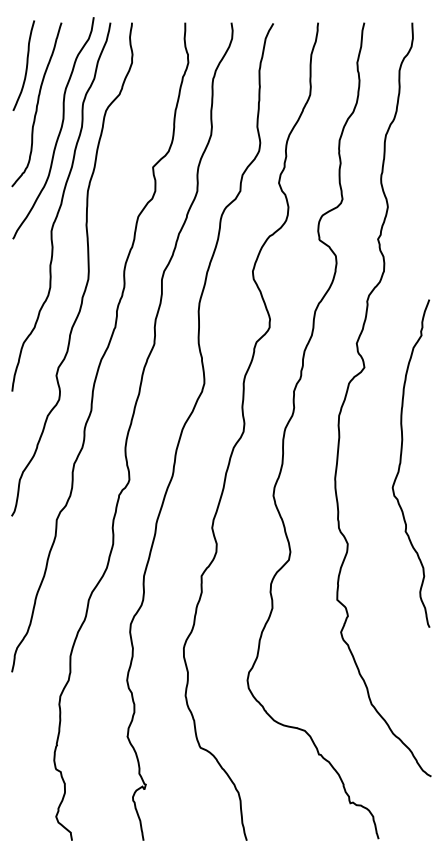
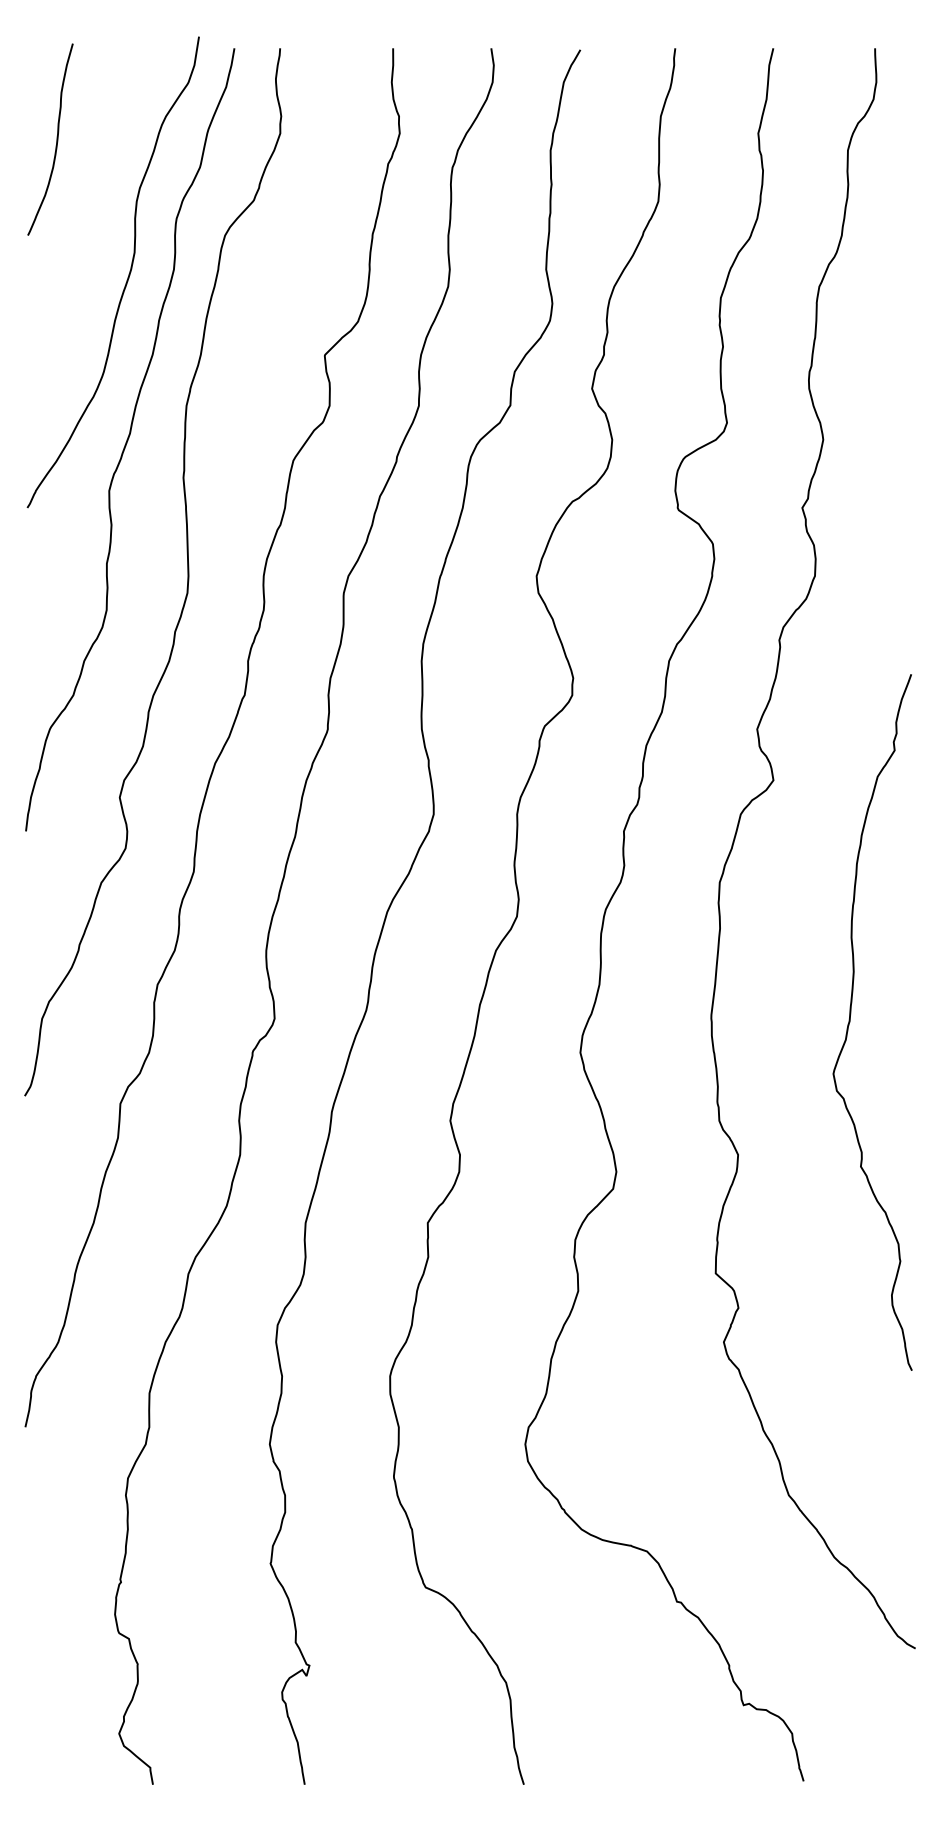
curve: (36, 104) -> (77, 221), removed
curve: (401, 463) -> (852, 1022), moved

